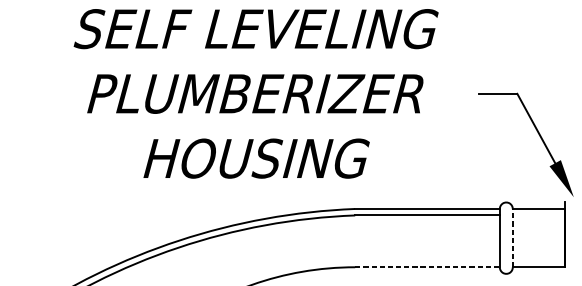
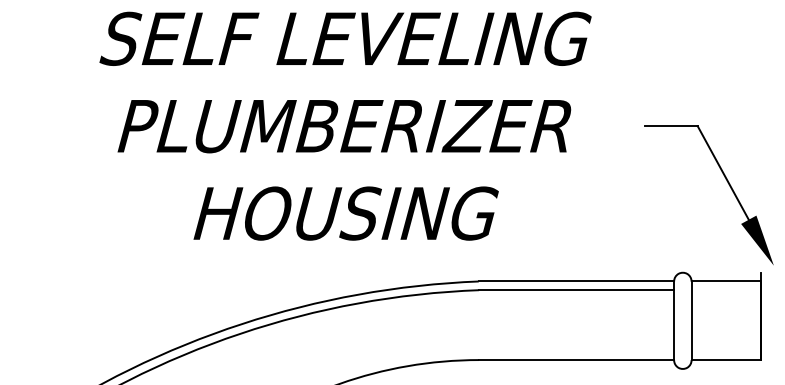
line: (512, 237) -> (691, 320), dashed -> solid
line: (427, 267) -> (576, 360), dashed -> solid

